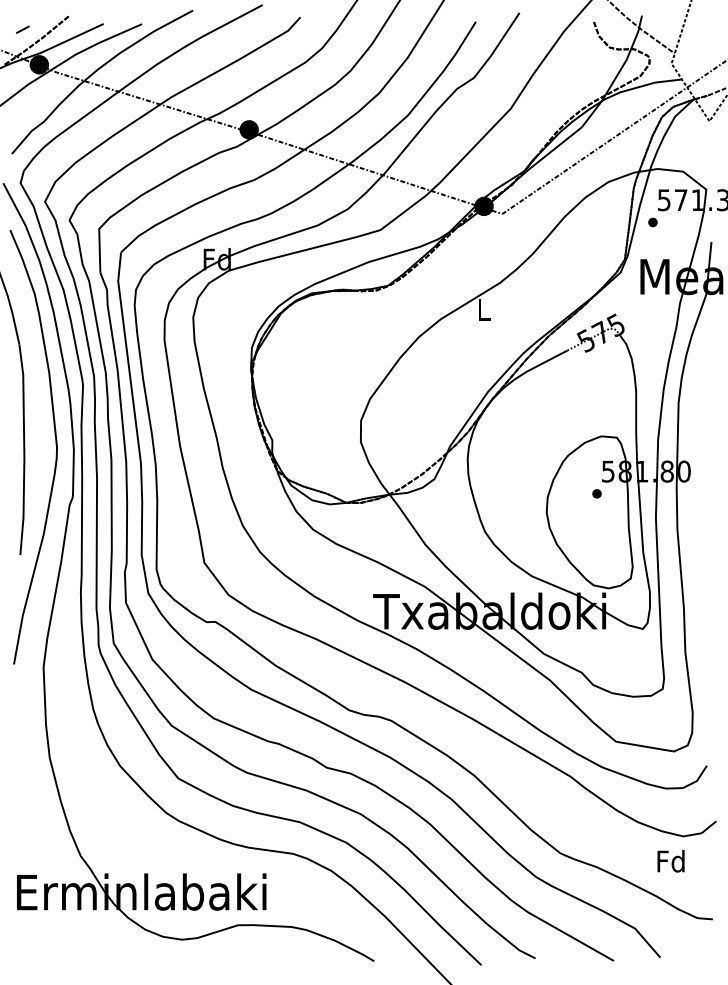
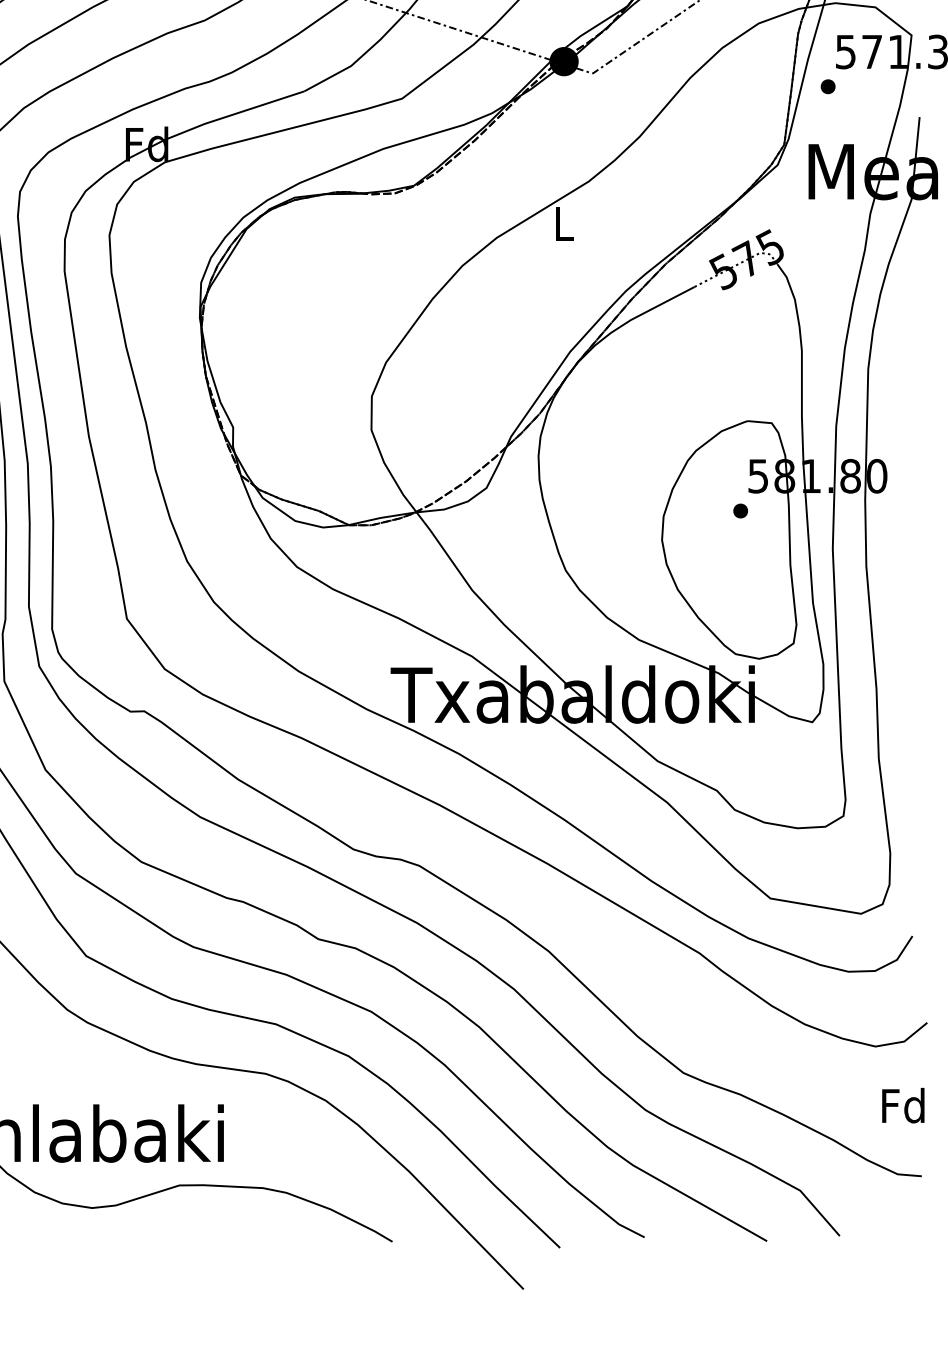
text: (670, 860) -> (902, 1104), moved

